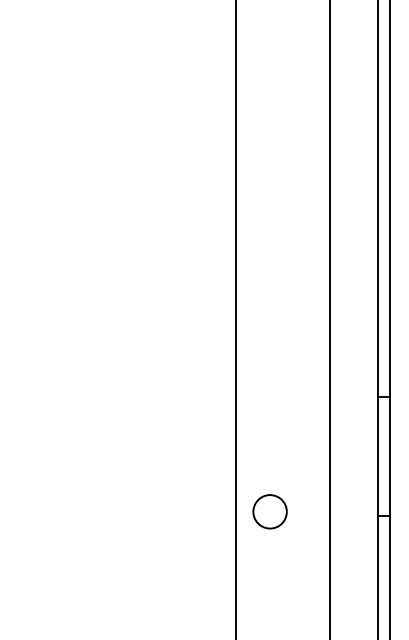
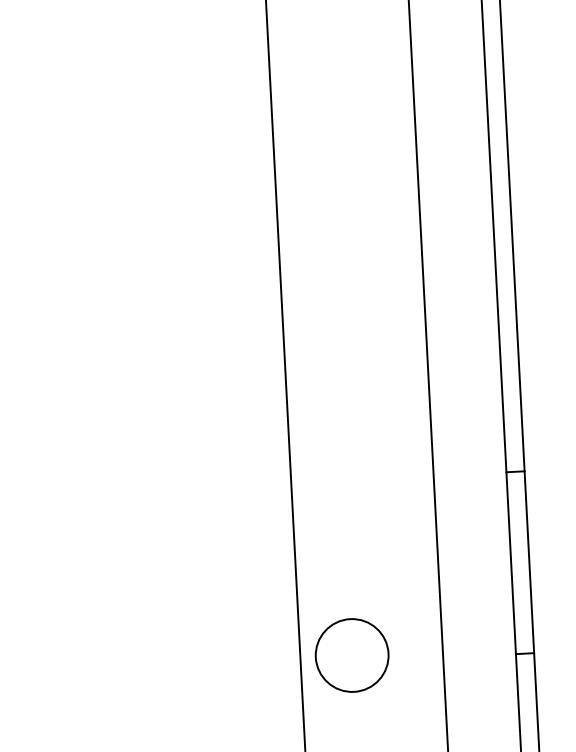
circle: (269, 511) -> (351, 655), size x1.43

